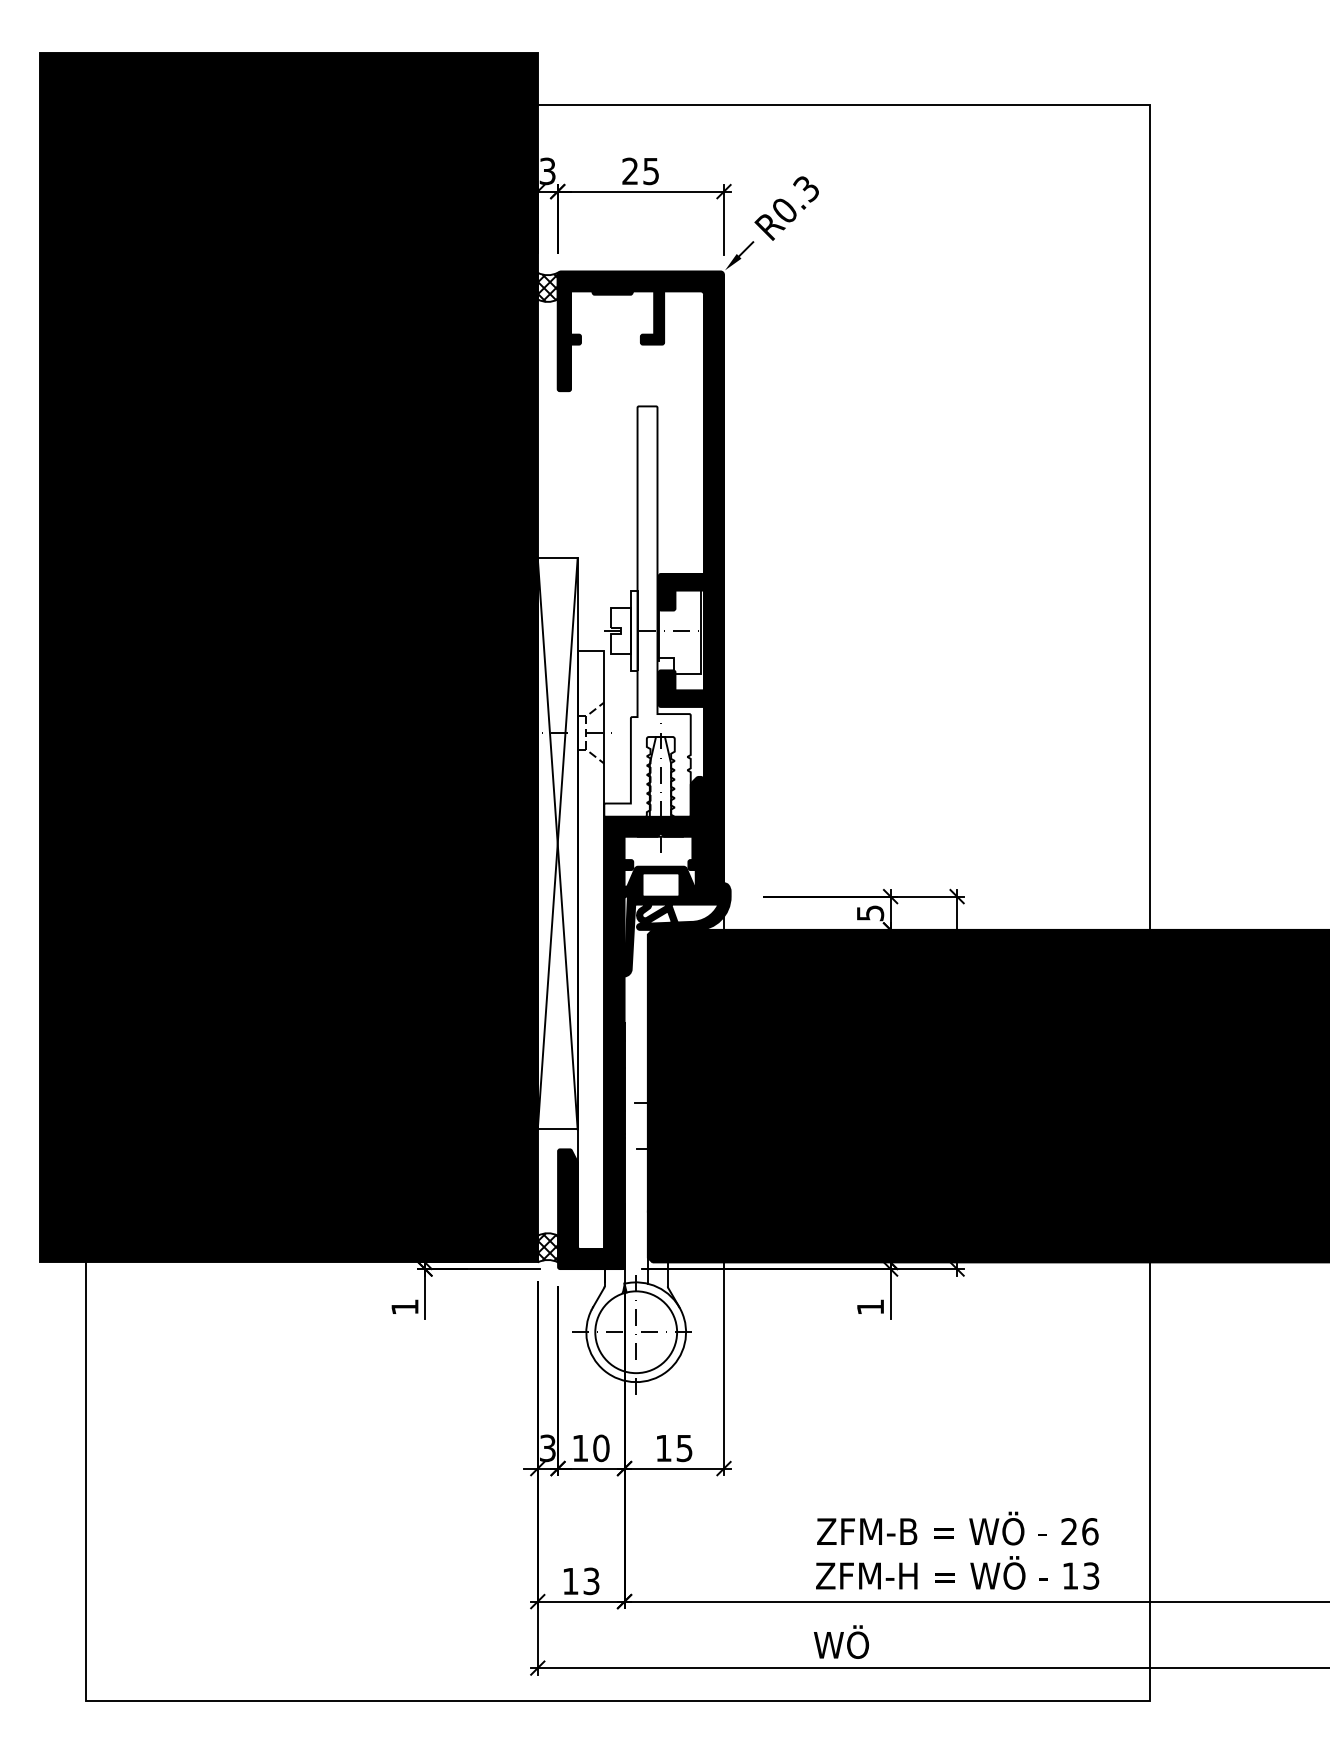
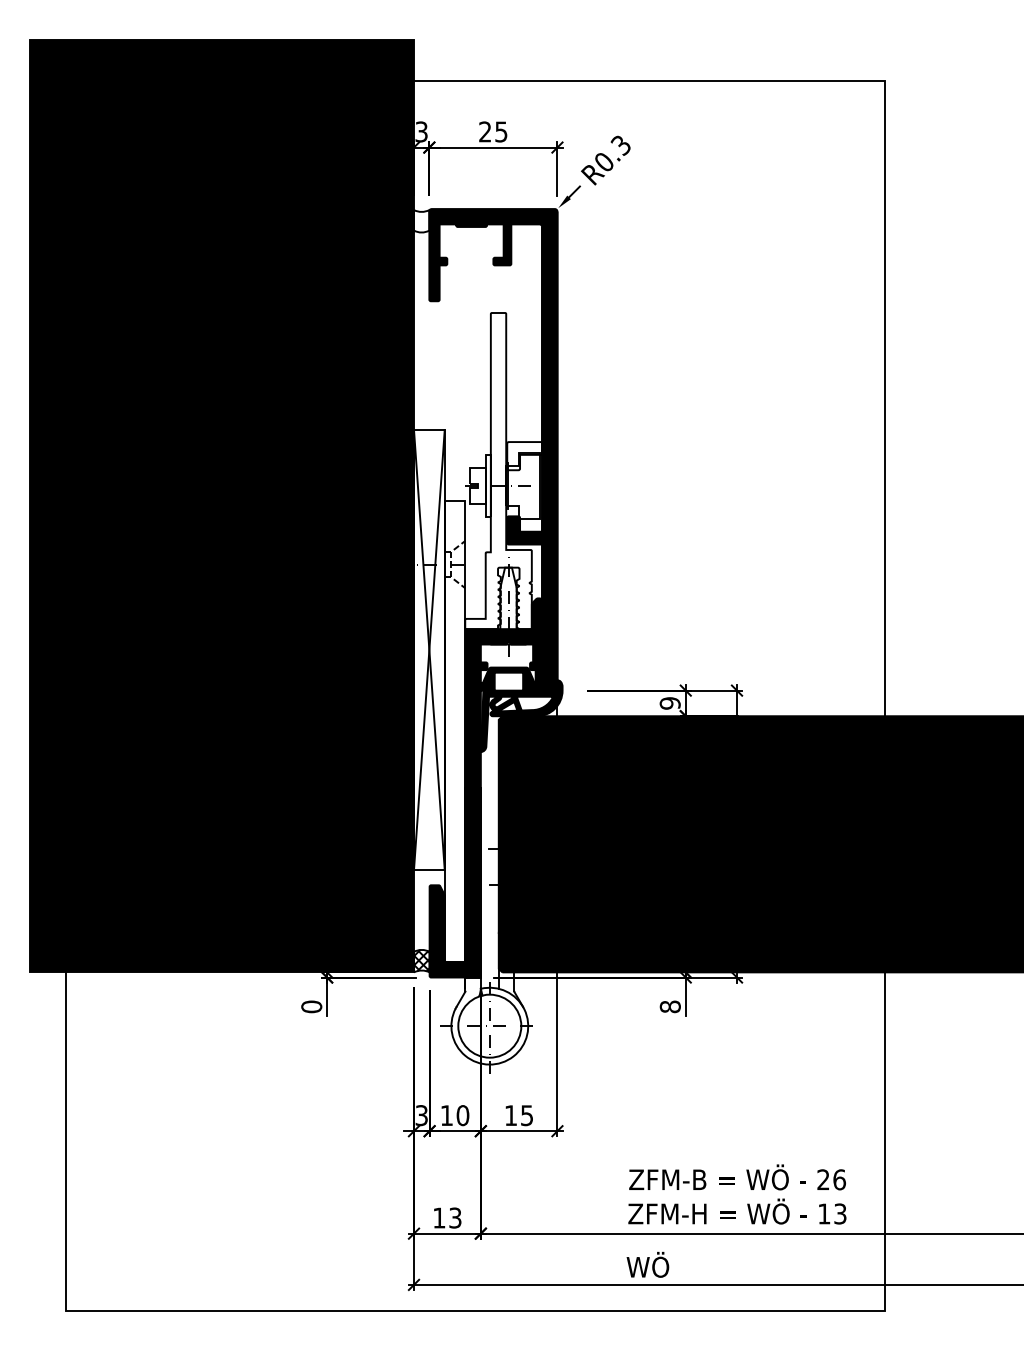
hatch: (547, 287) -> (421, 221), removed
fill: (681, 591) -> (524, 455), removed
text: (869, 913) -> (669, 703), 5 -> 9
text: (404, 1307) -> (311, 1007), 1 -> 0
text: (870, 1307) -> (670, 1007), 1 -> 8

